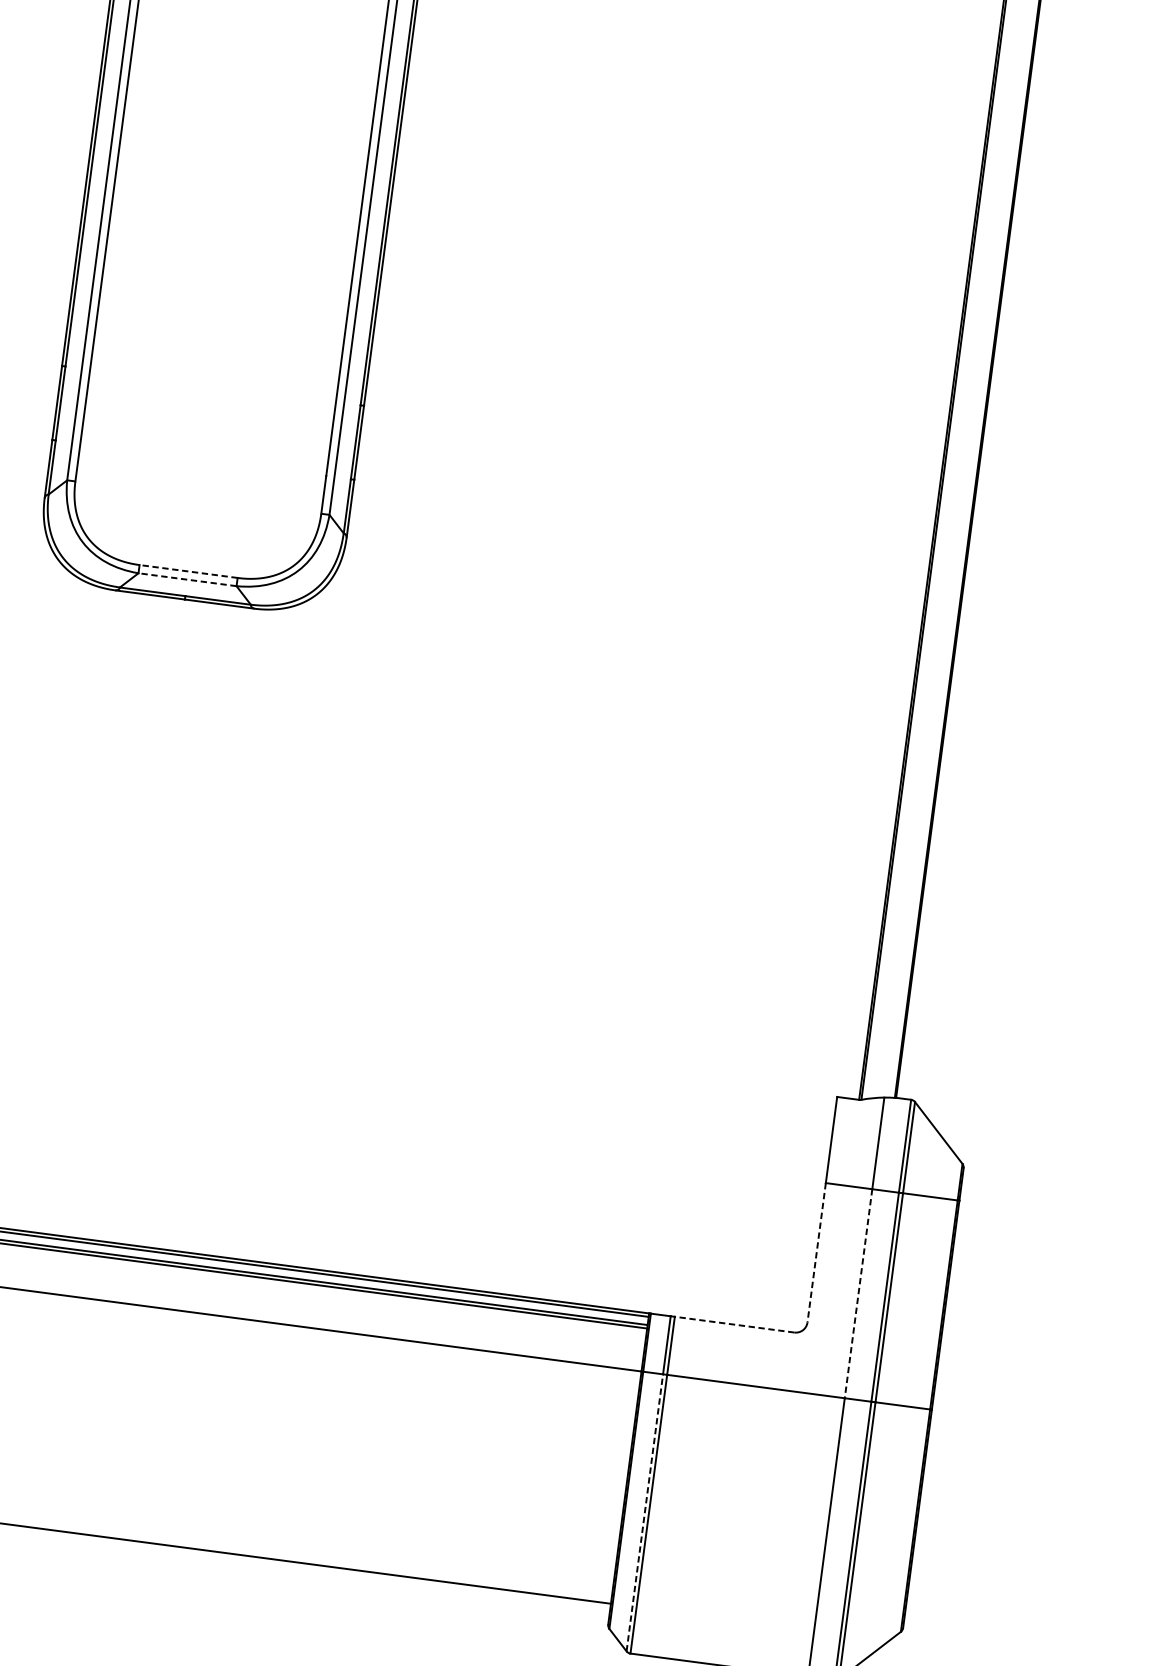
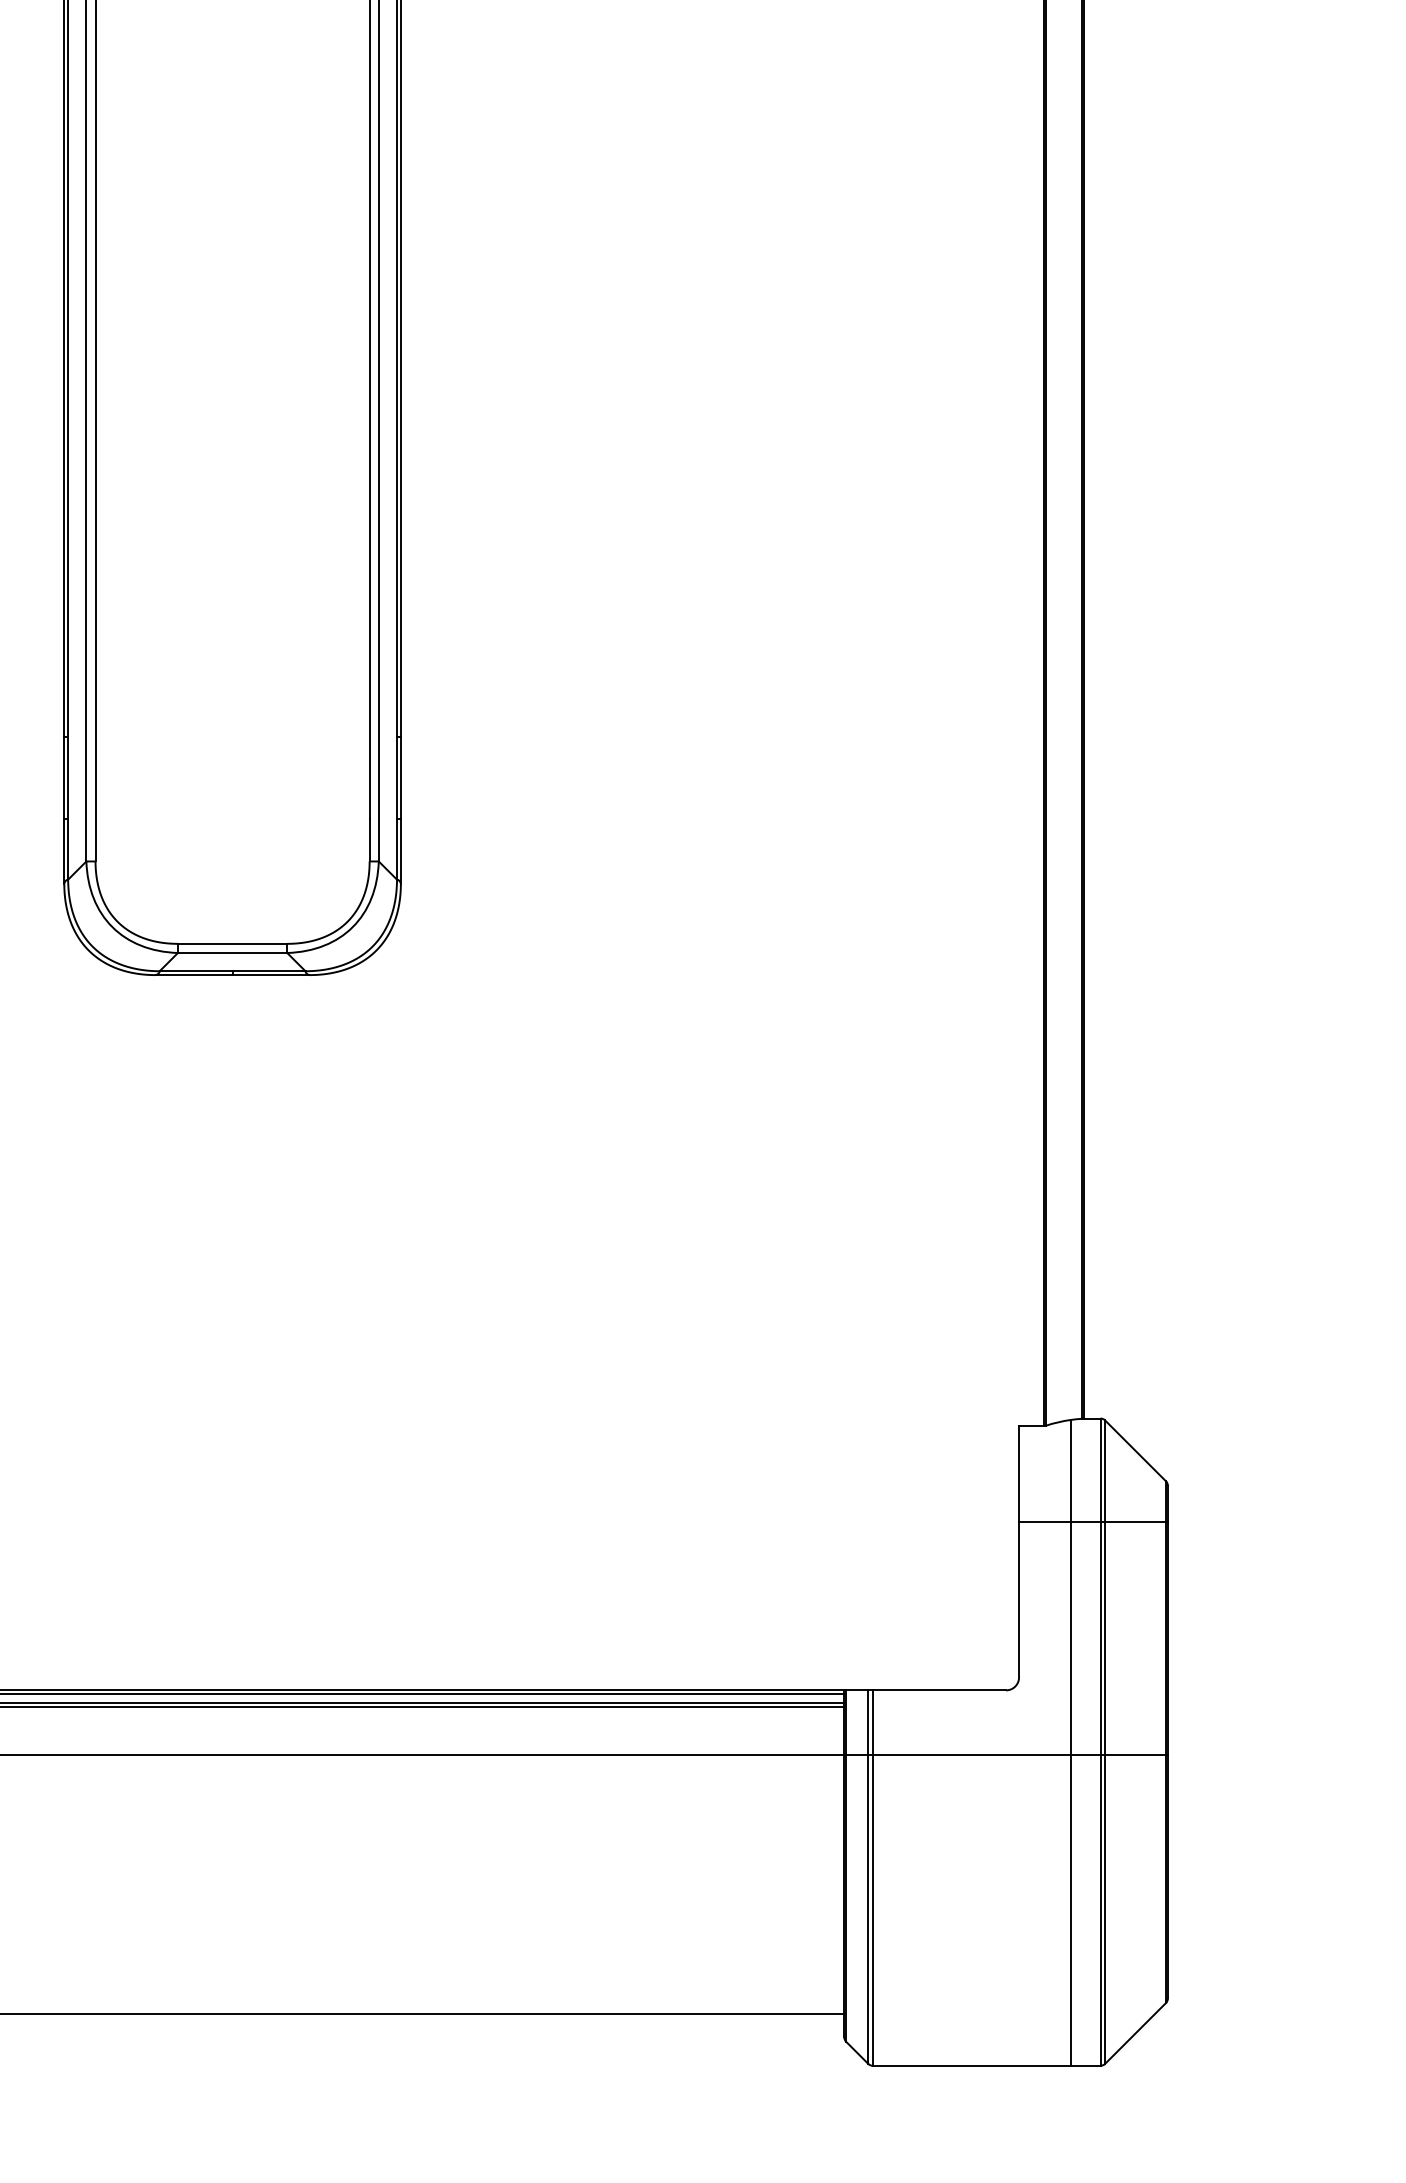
line: (188, 571) -> (232, 943), dashed -> solid
line: (187, 580) -> (232, 953), dashed -> solid
line: (817, 1252) -> (1019, 1599), dashed -> solid
line: (858, 1293) -> (1070, 1638), dashed -> solid
line: (734, 1324) -> (939, 1690), dashed -> solid
line: (645, 1512) -> (868, 1909), dashed -> solid

